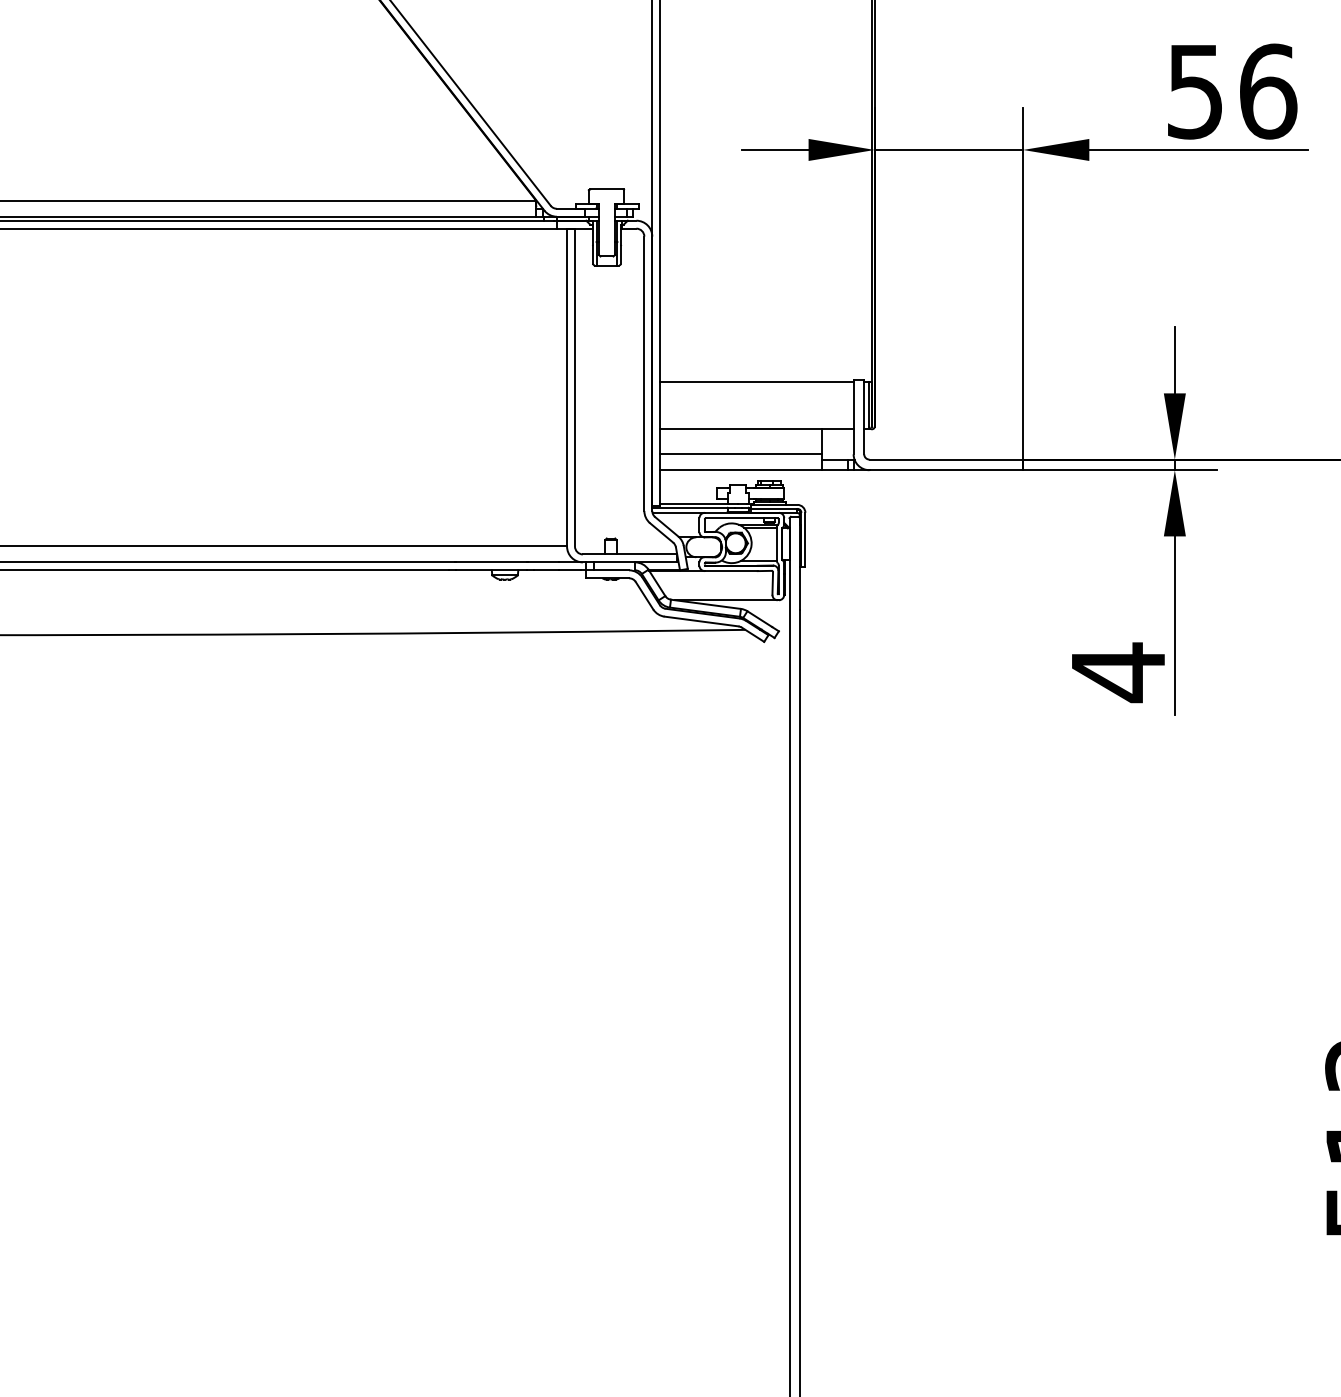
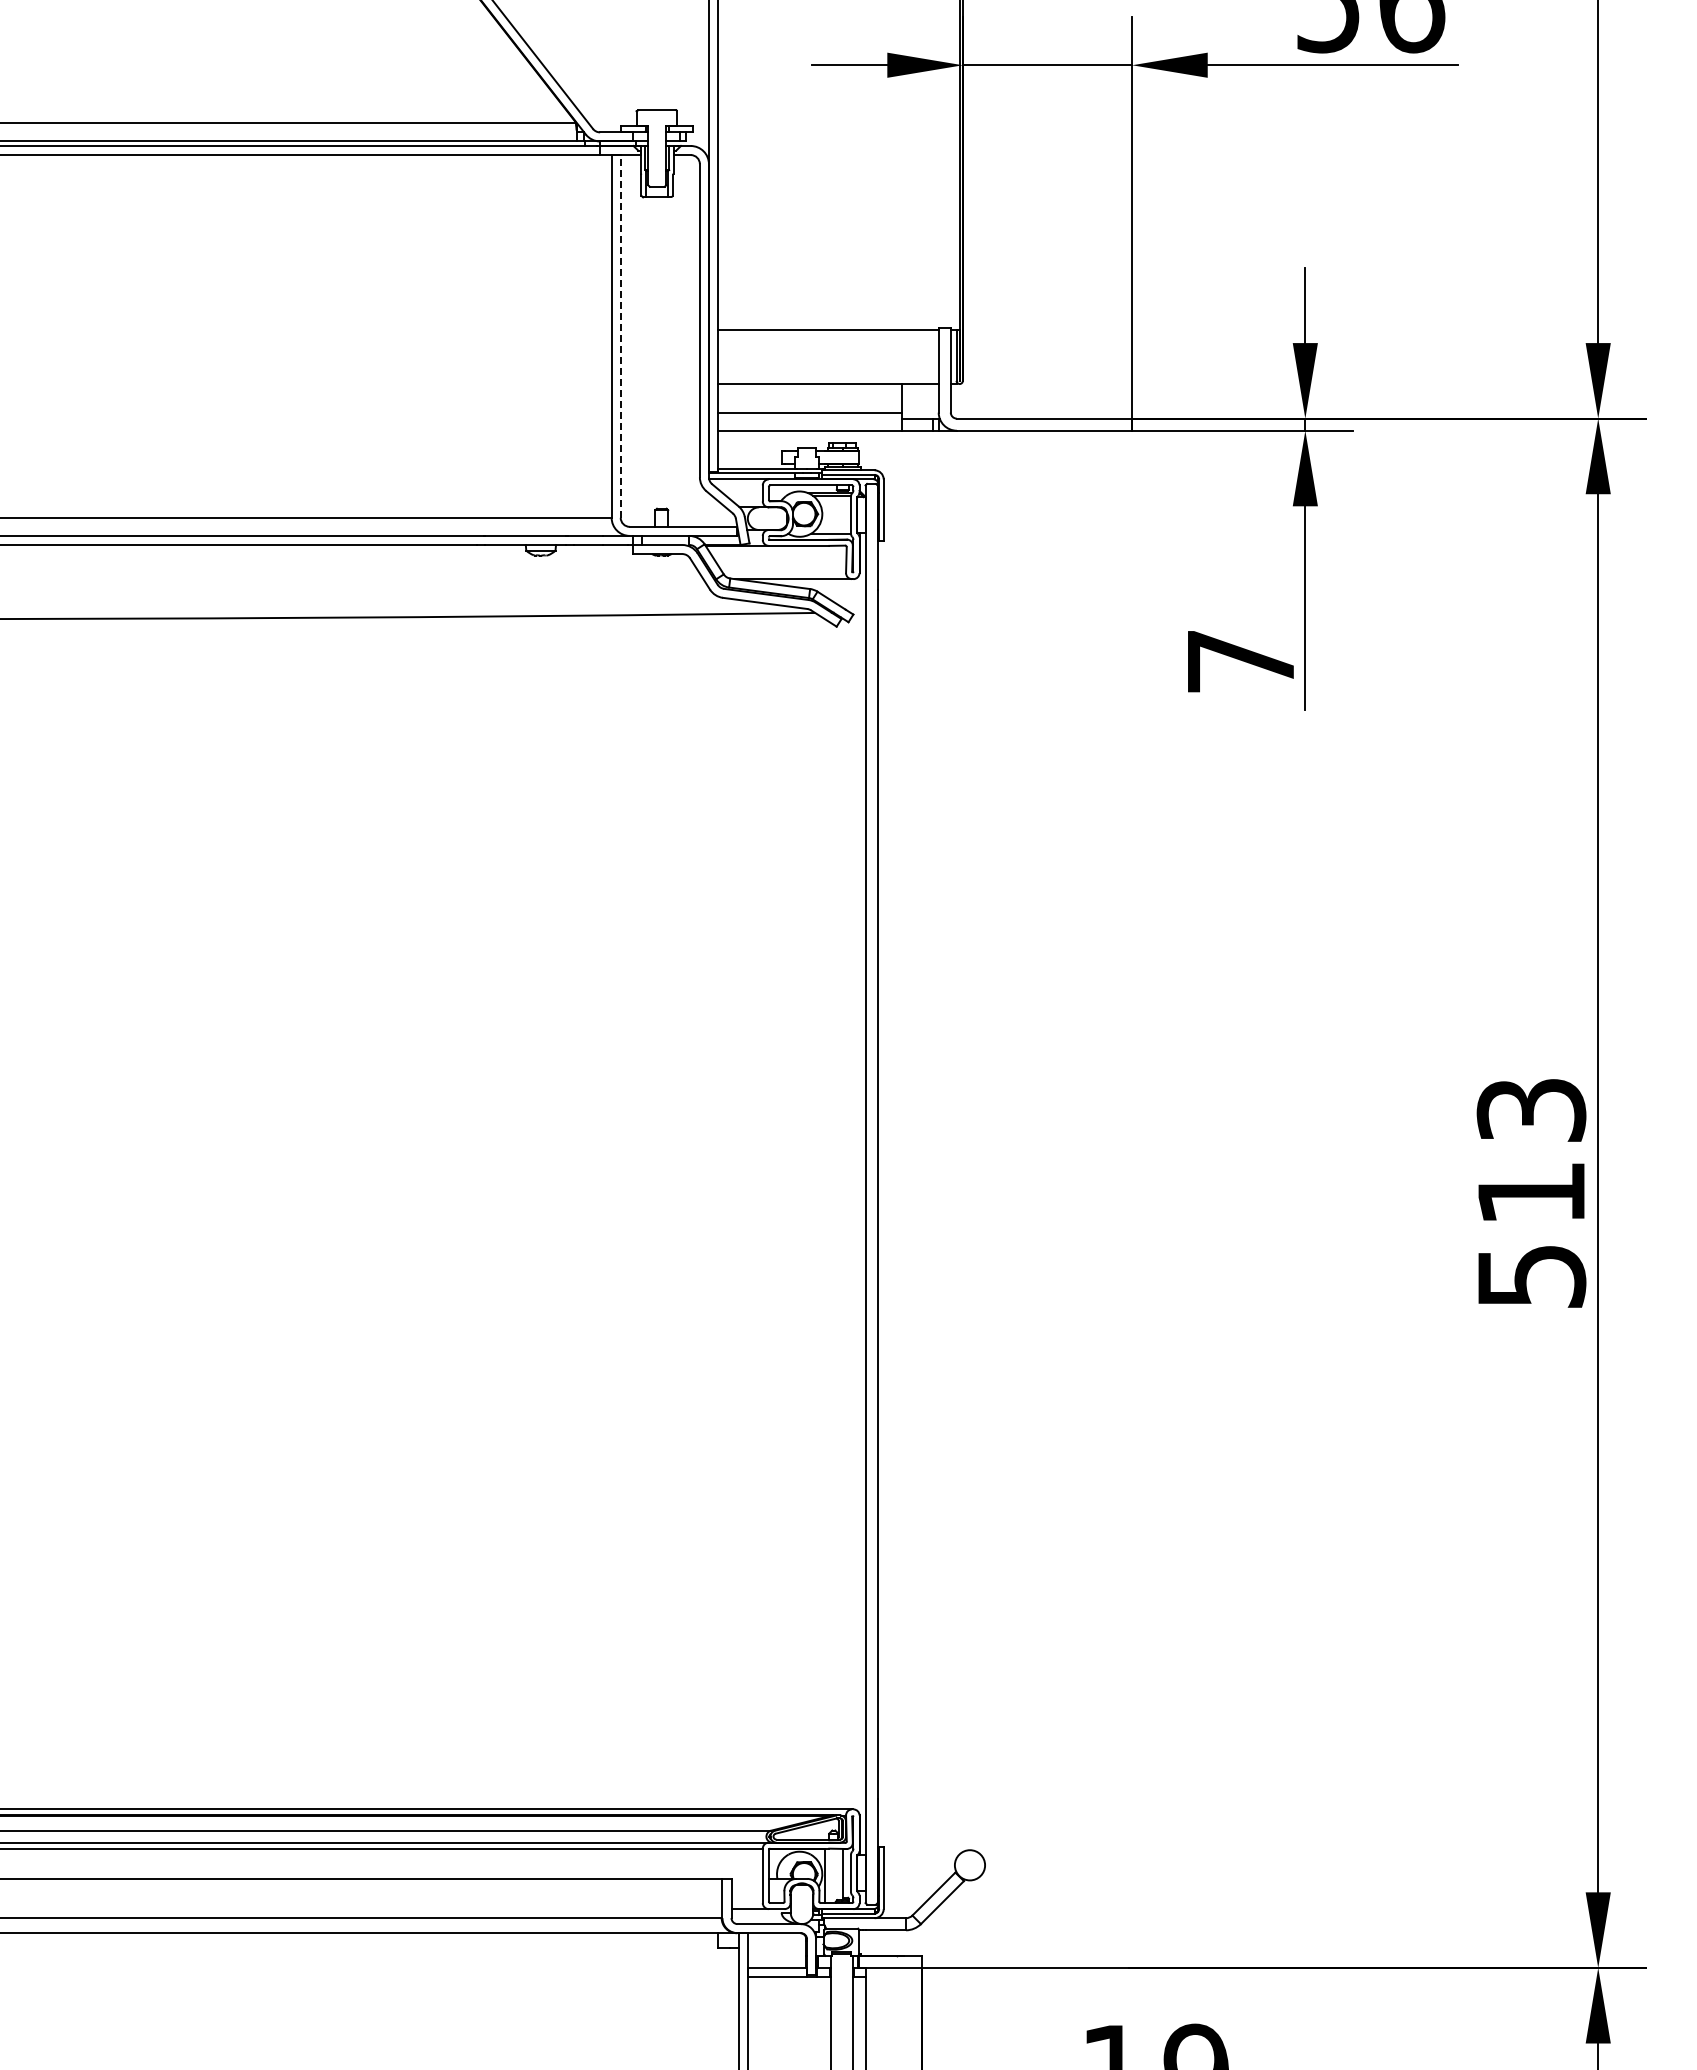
line: (574, 386) -> (620, 335), solid -> dashed
text: (1118, 672) -> (1240, 661), 4 -> 7

